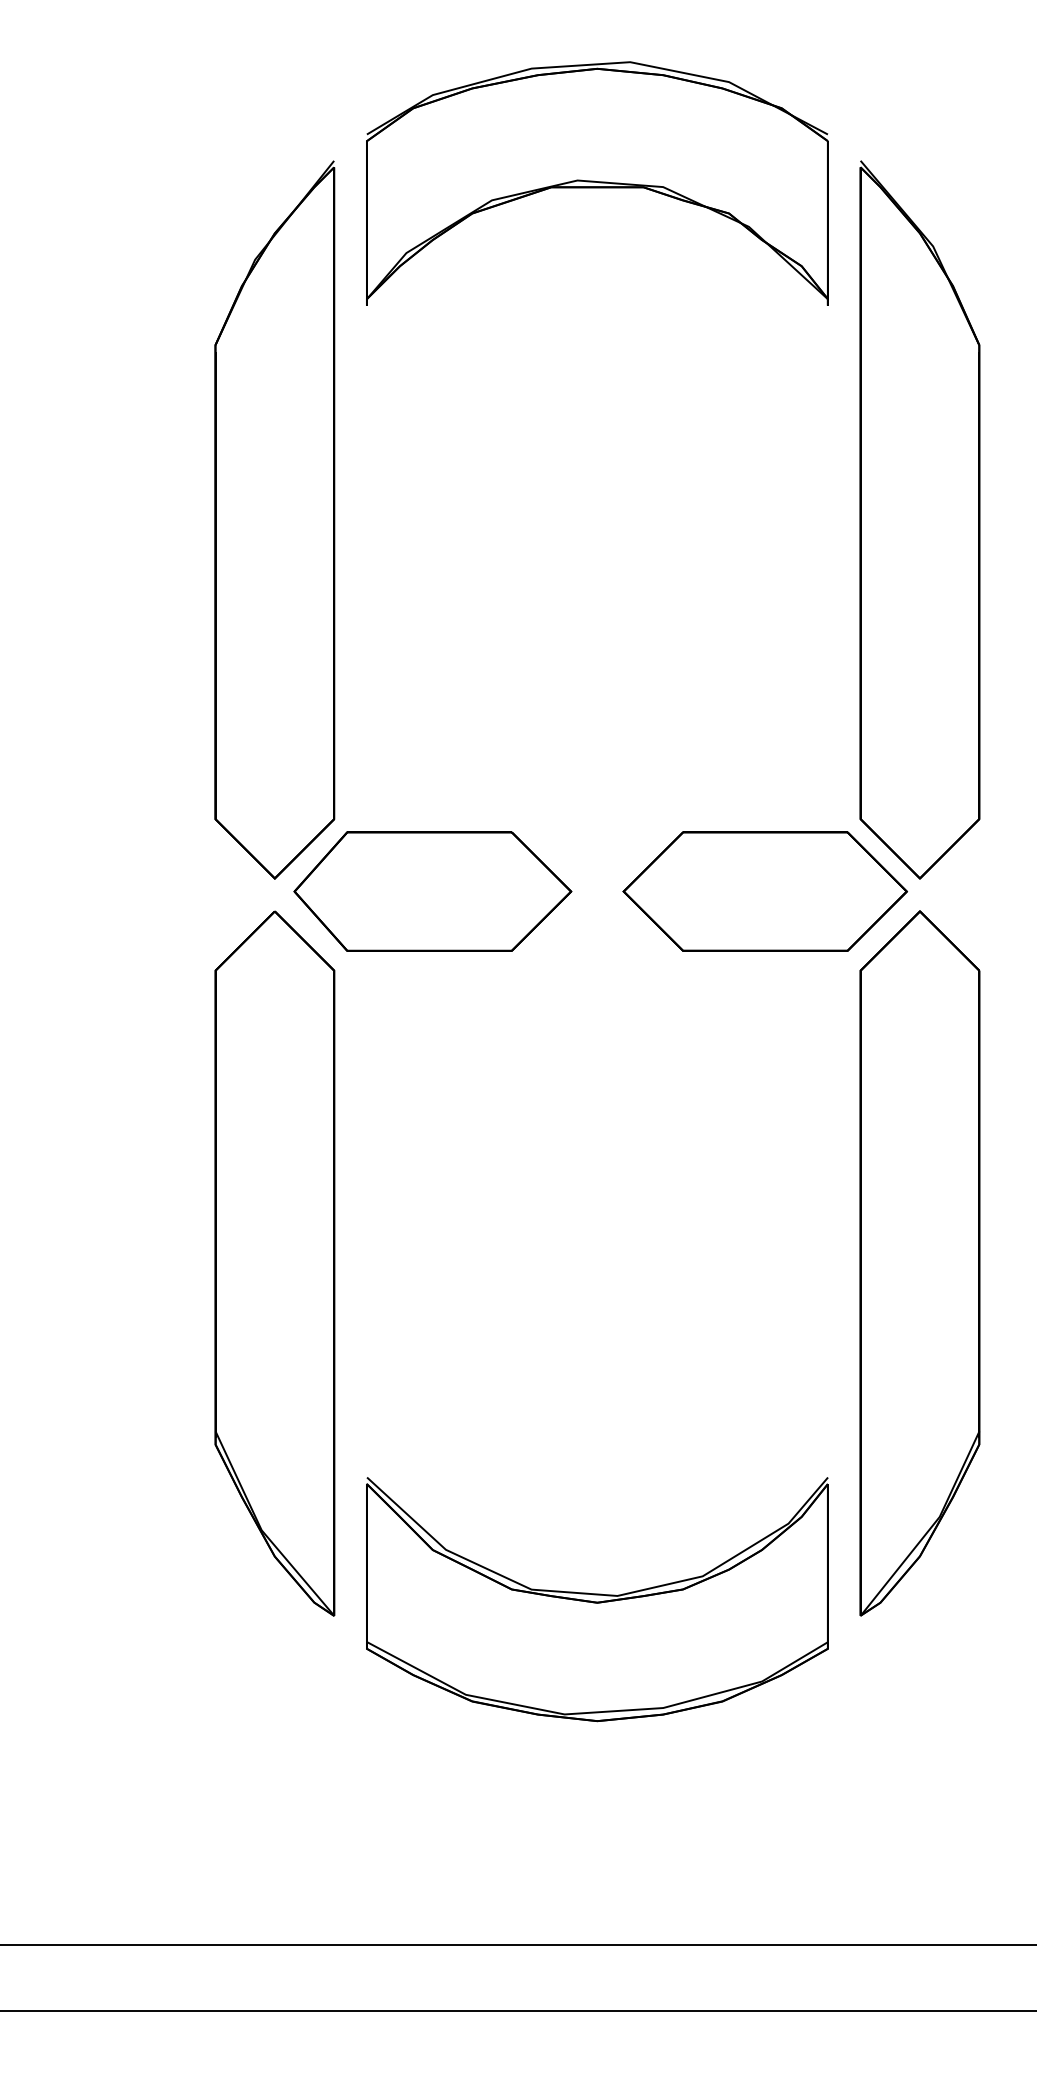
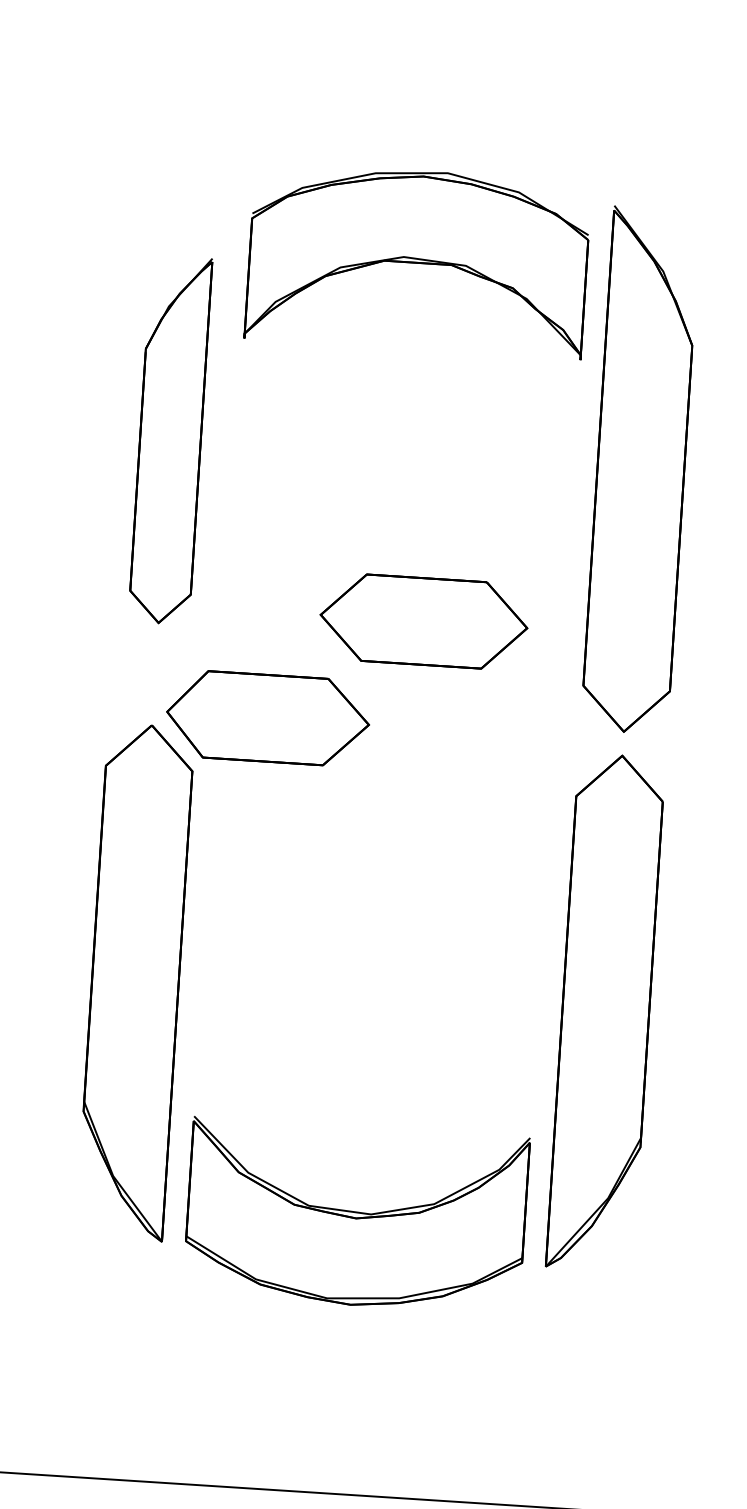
part: (597, 183) -> (418, 260), moved
part: (274, 519) -> (170, 439), size x0.7
part: (764, 891) -> (423, 621), moved
part: (597, 1599) -> (356, 1216), moved

